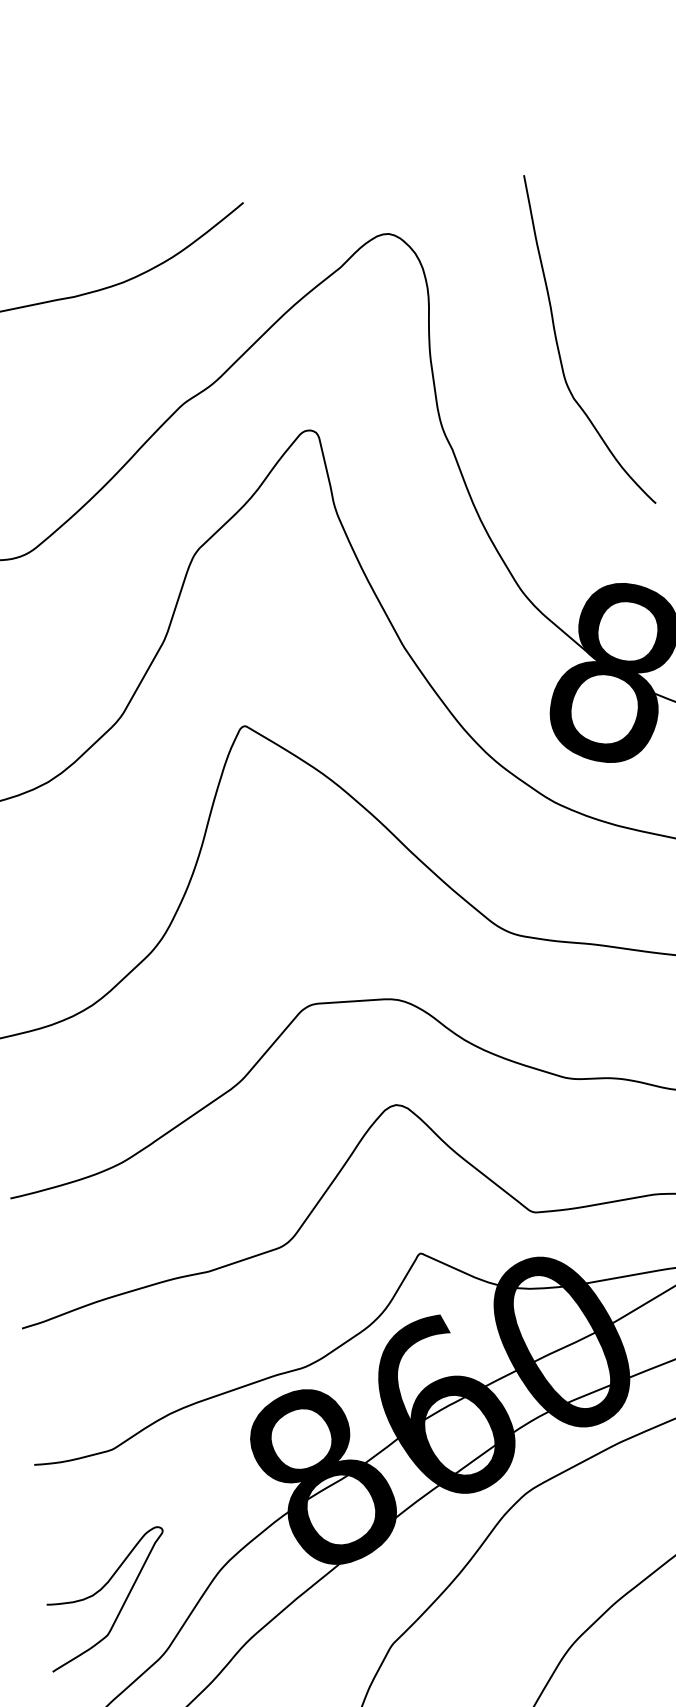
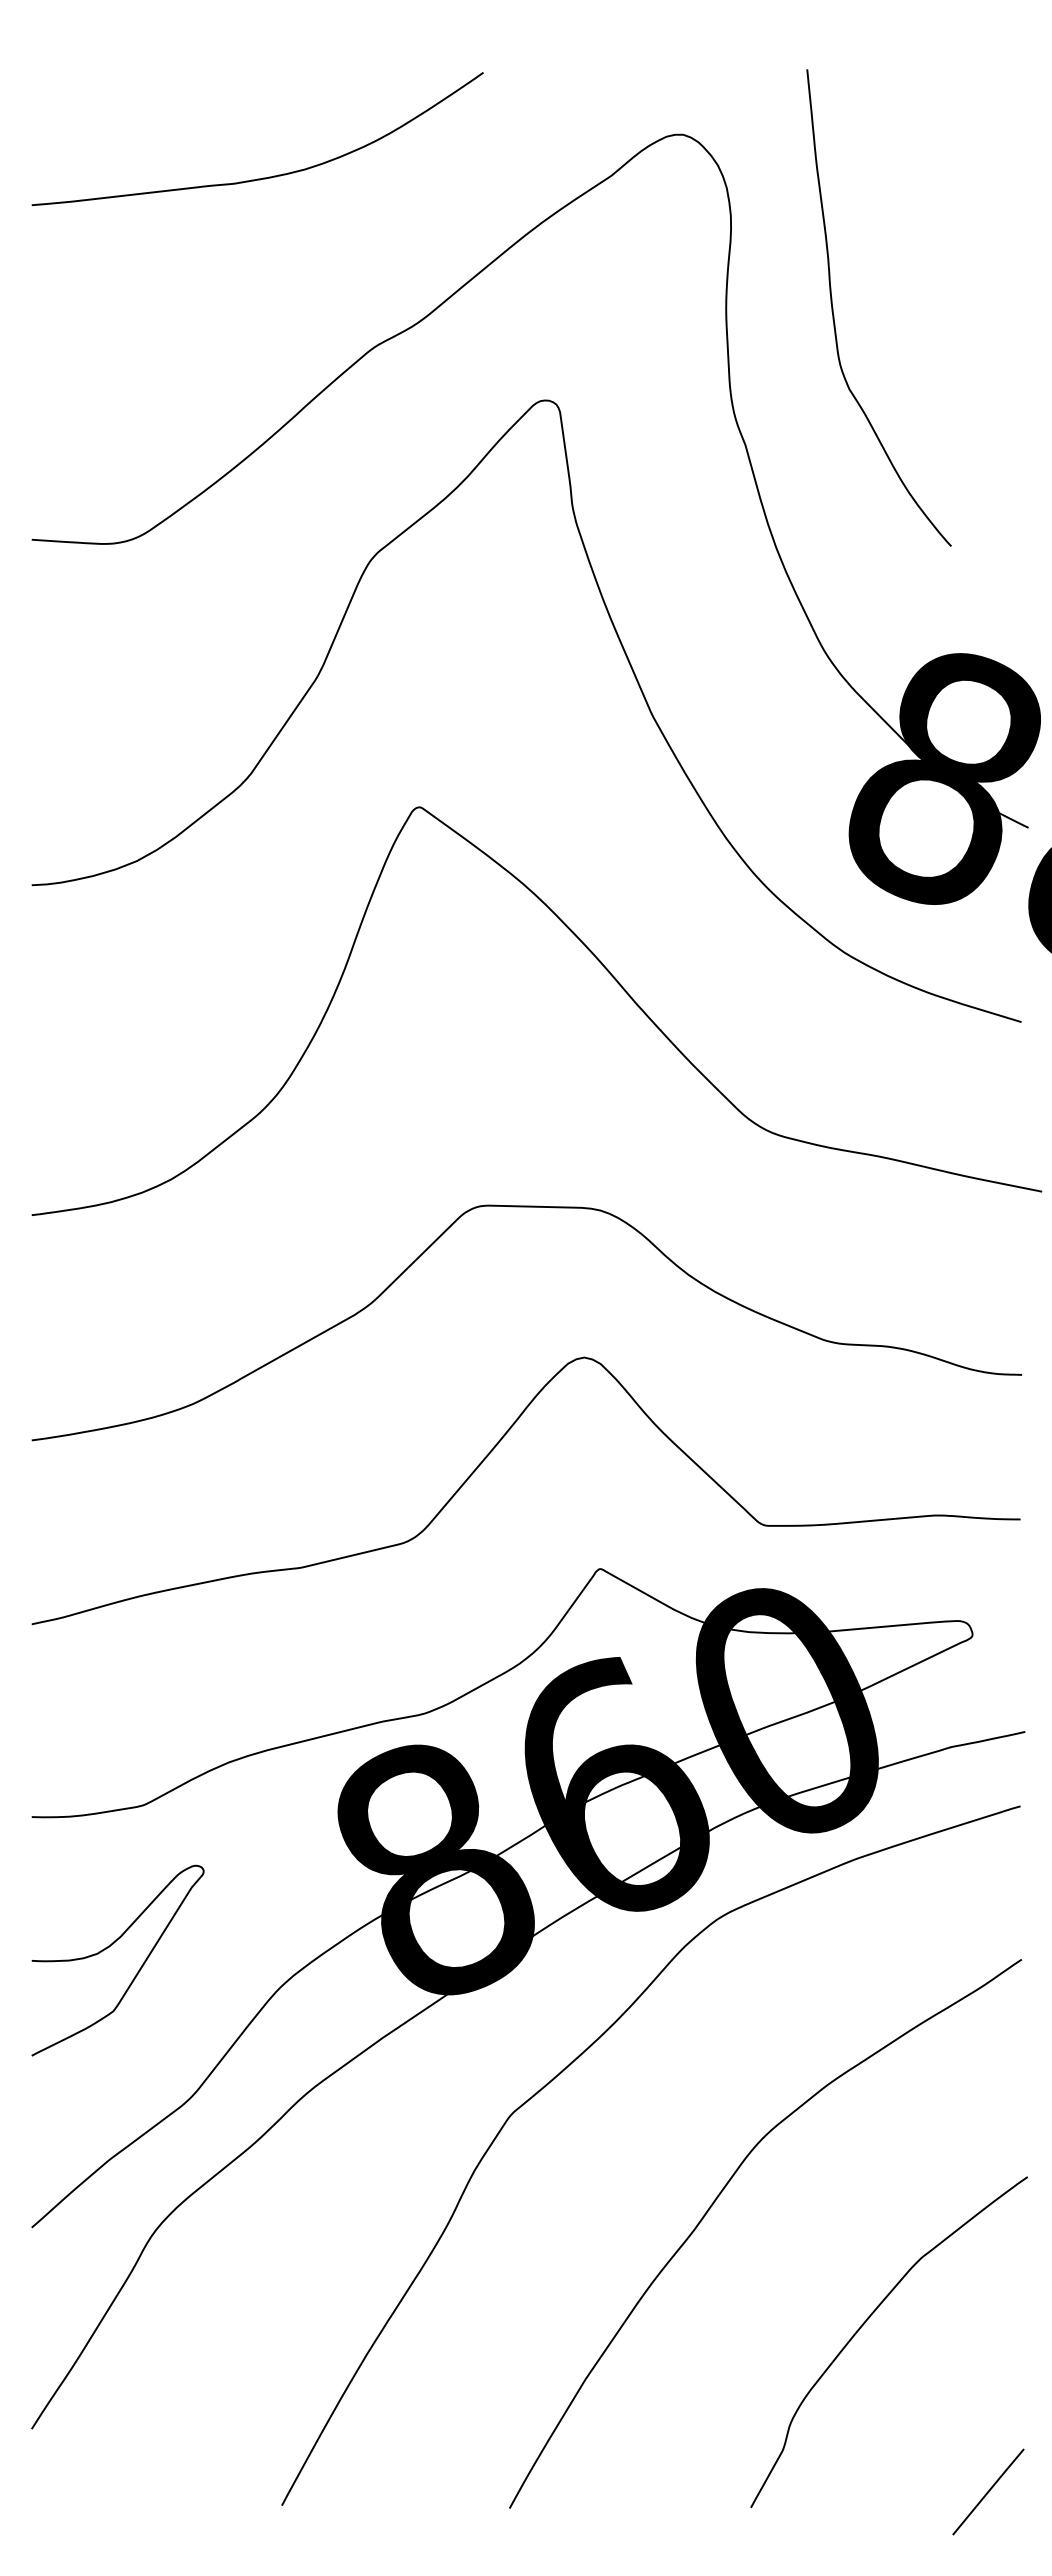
curve: (558, 347) -> (834, 315), moved
curve: (100, 1590) -> (109, 1947), moved

